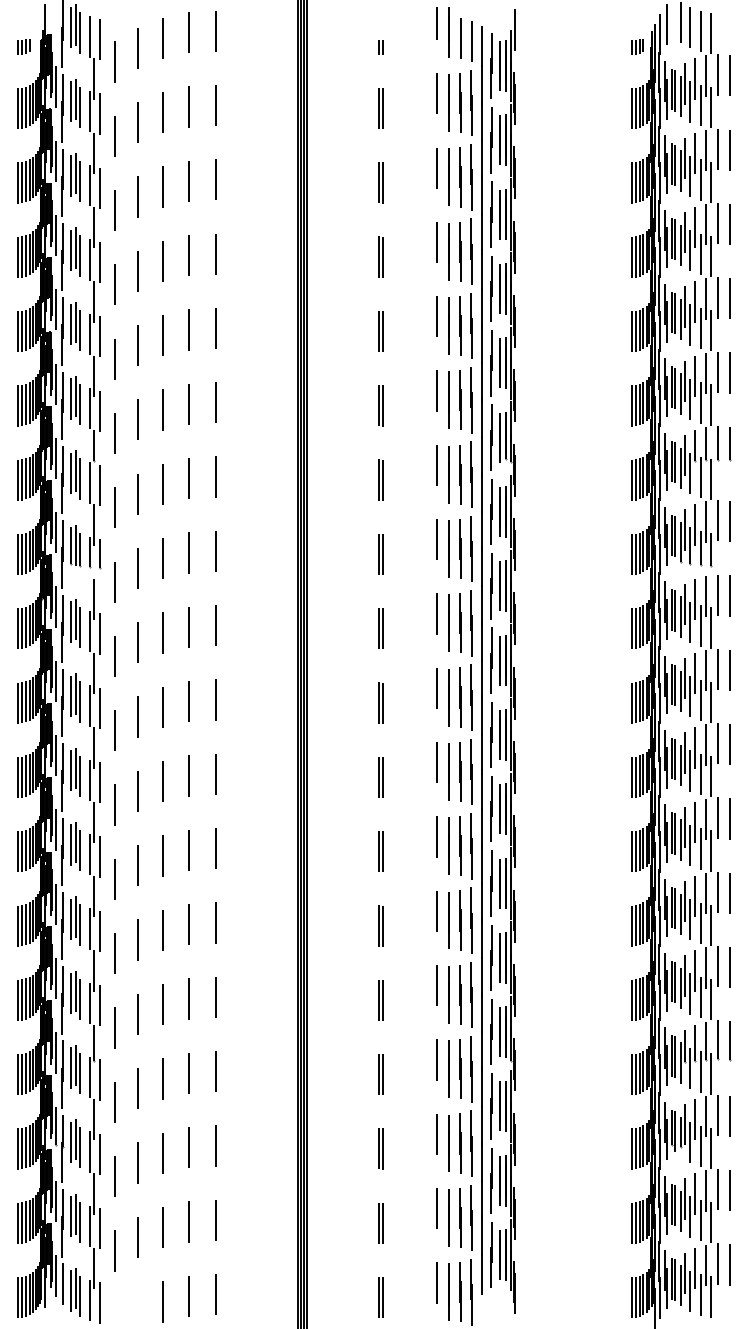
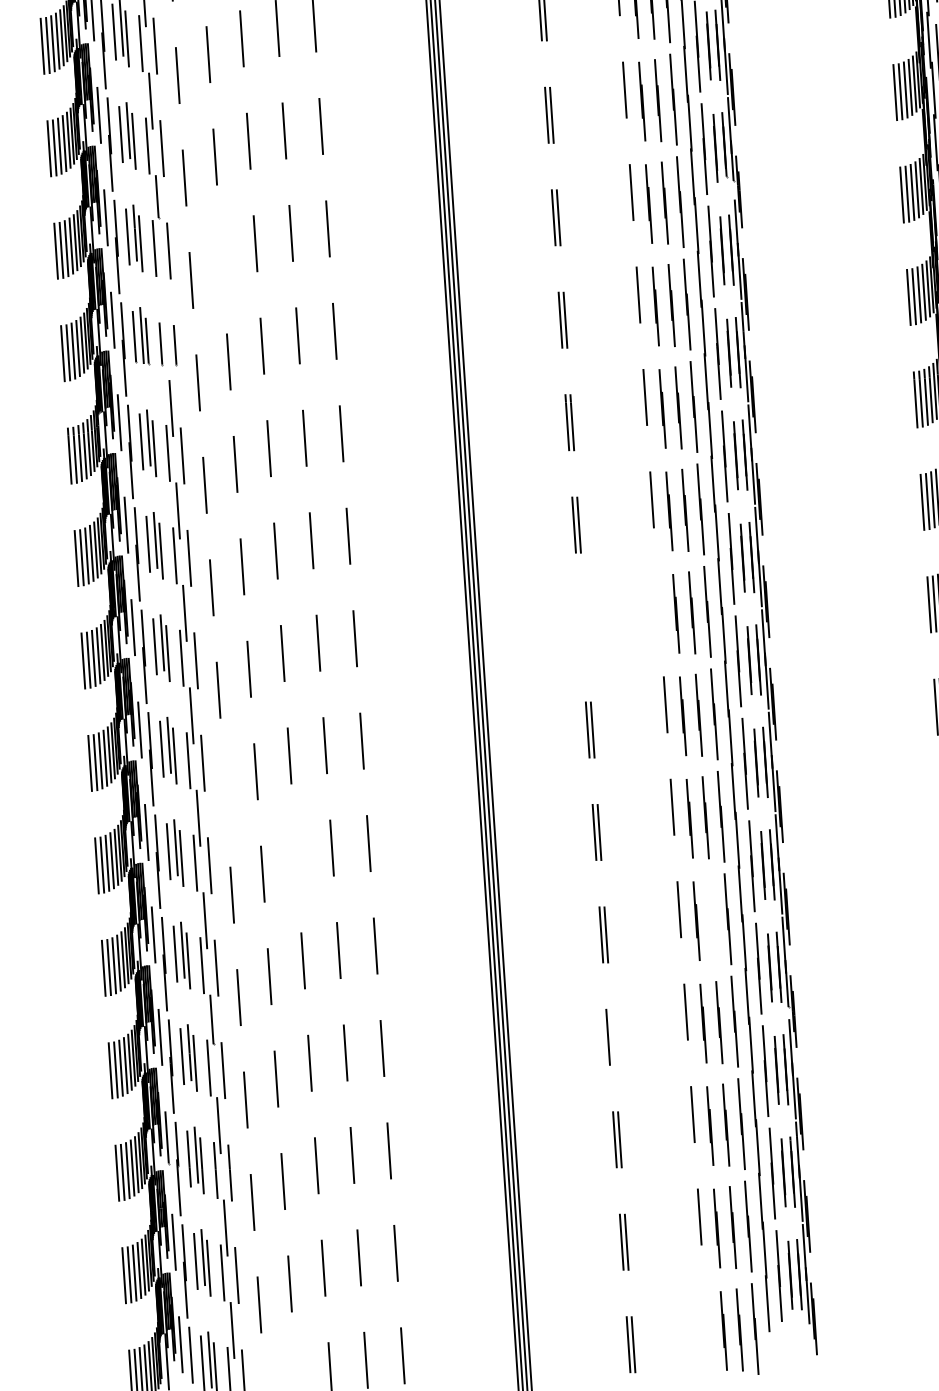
line: (137, 493) -> (221, 258), removed
line: (94, 524) -> (165, 305), removed
line: (436, 762) -> (658, 602), removed
part: (380, 777) -> (582, 627), removed
line: (114, 879) -> (225, 792), removed
line: (162, 929) -> (295, 857), removed
line: (460, 994) -> (712, 919), removed
line: (383, 1074) -> (613, 1036), removed
line: (436, 1282) -> (705, 1318), removed

